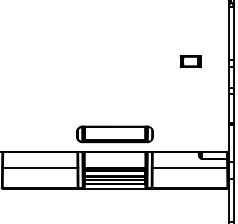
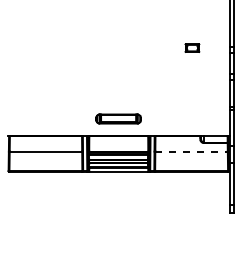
part: (190, 60) -> (192, 47), size x0.7
part: (114, 133) -> (118, 118), size x0.6
line: (190, 167) -> (192, 151), solid -> dashed

